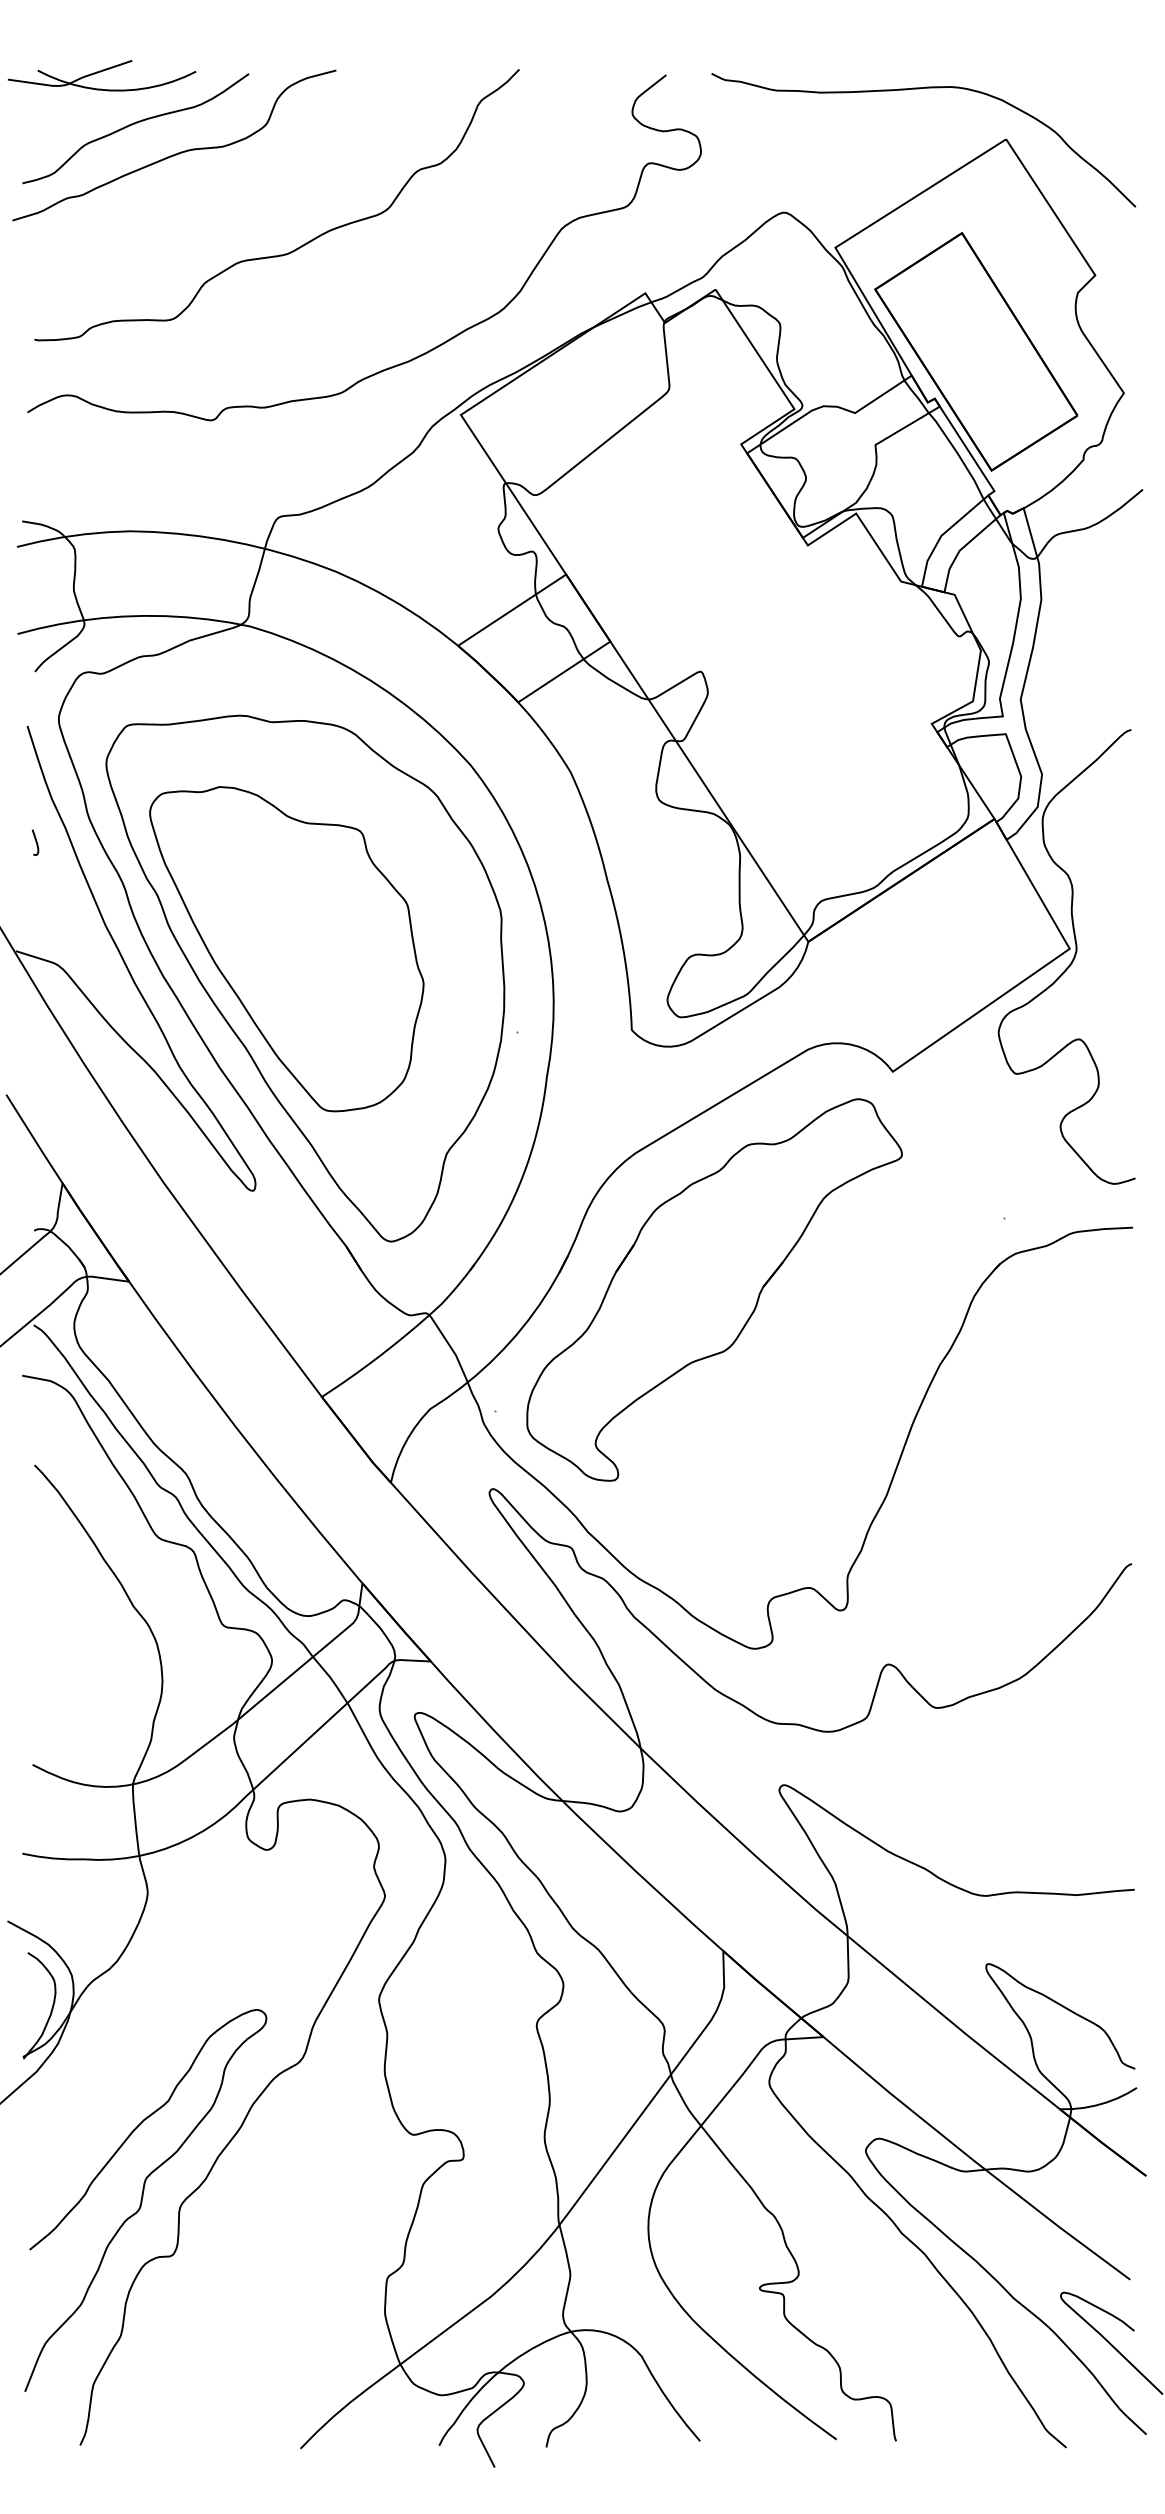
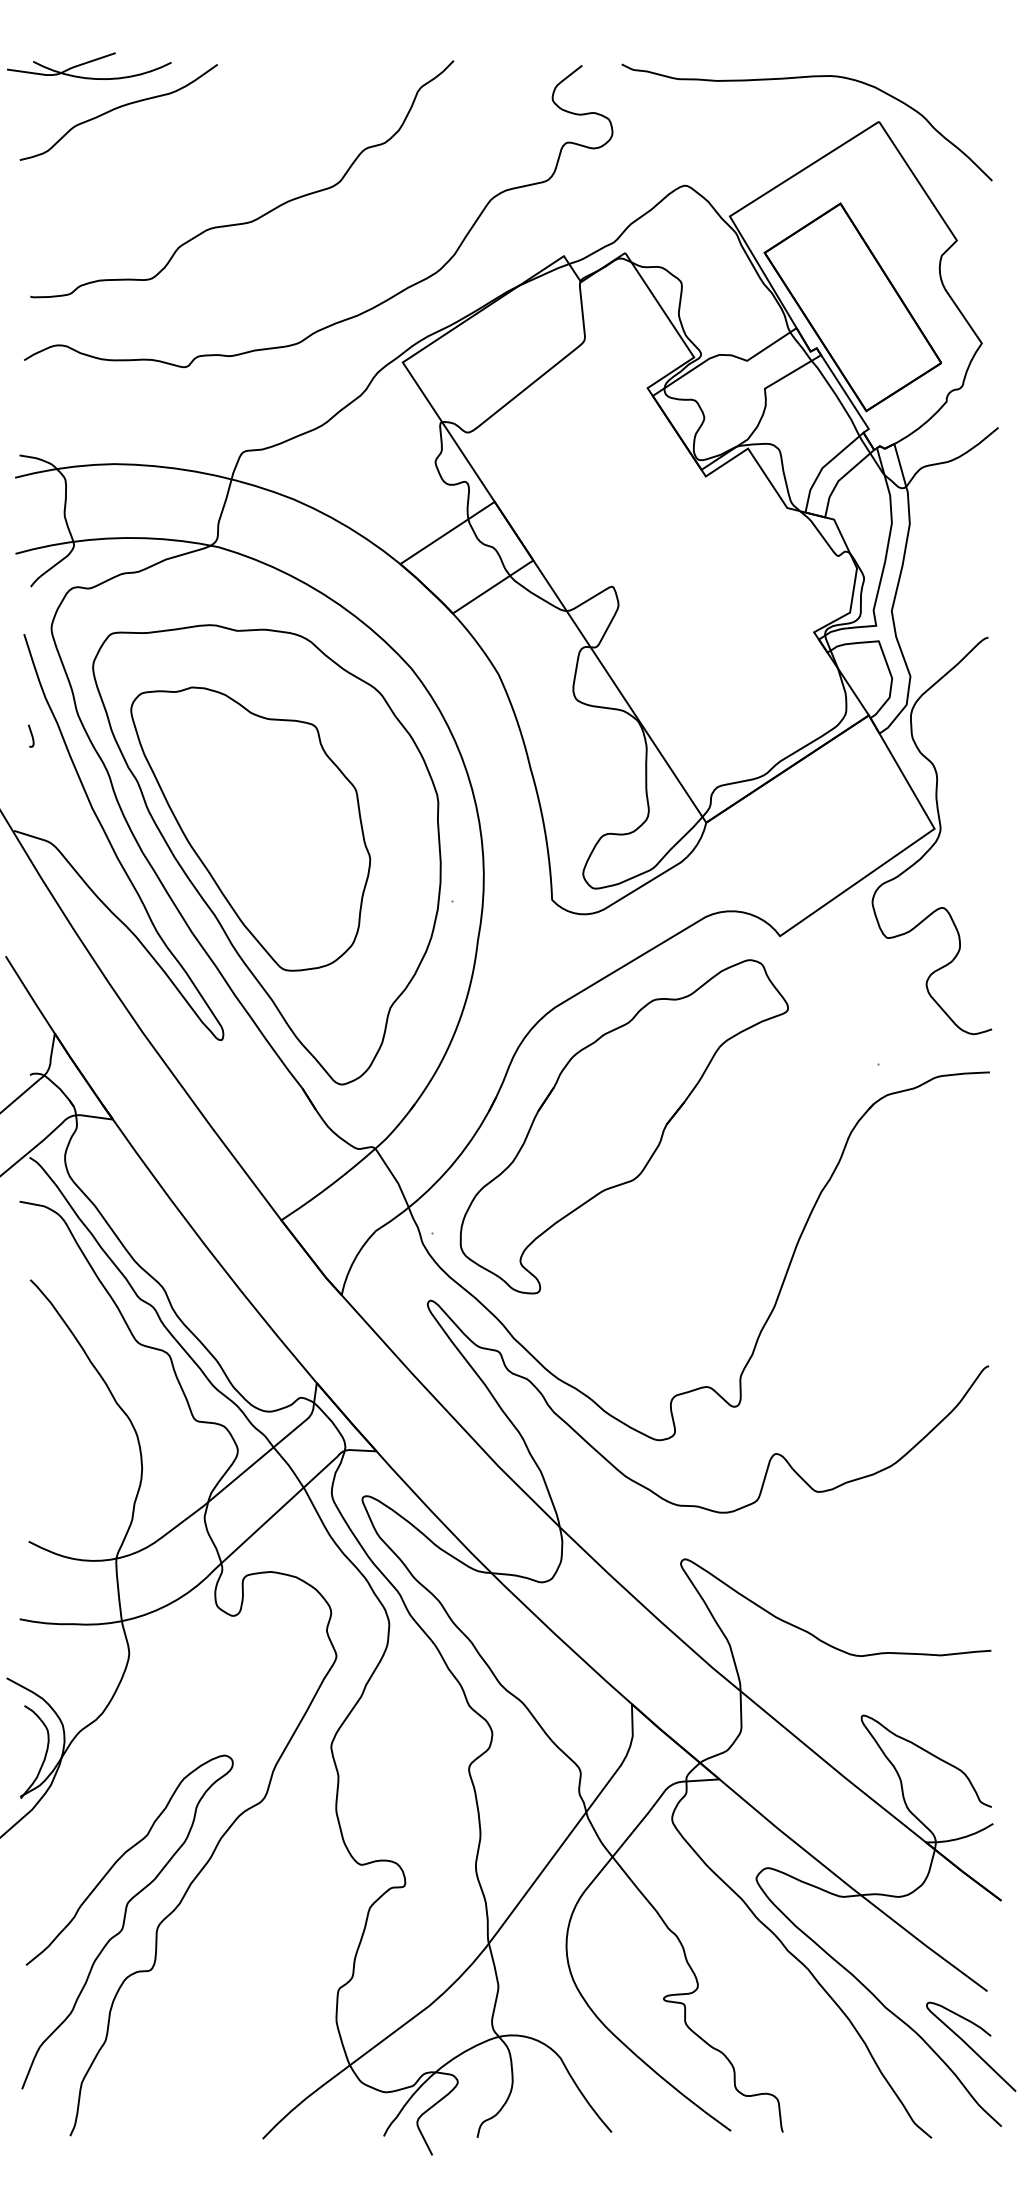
curve: (178, 152) -> (156, 133), removed

